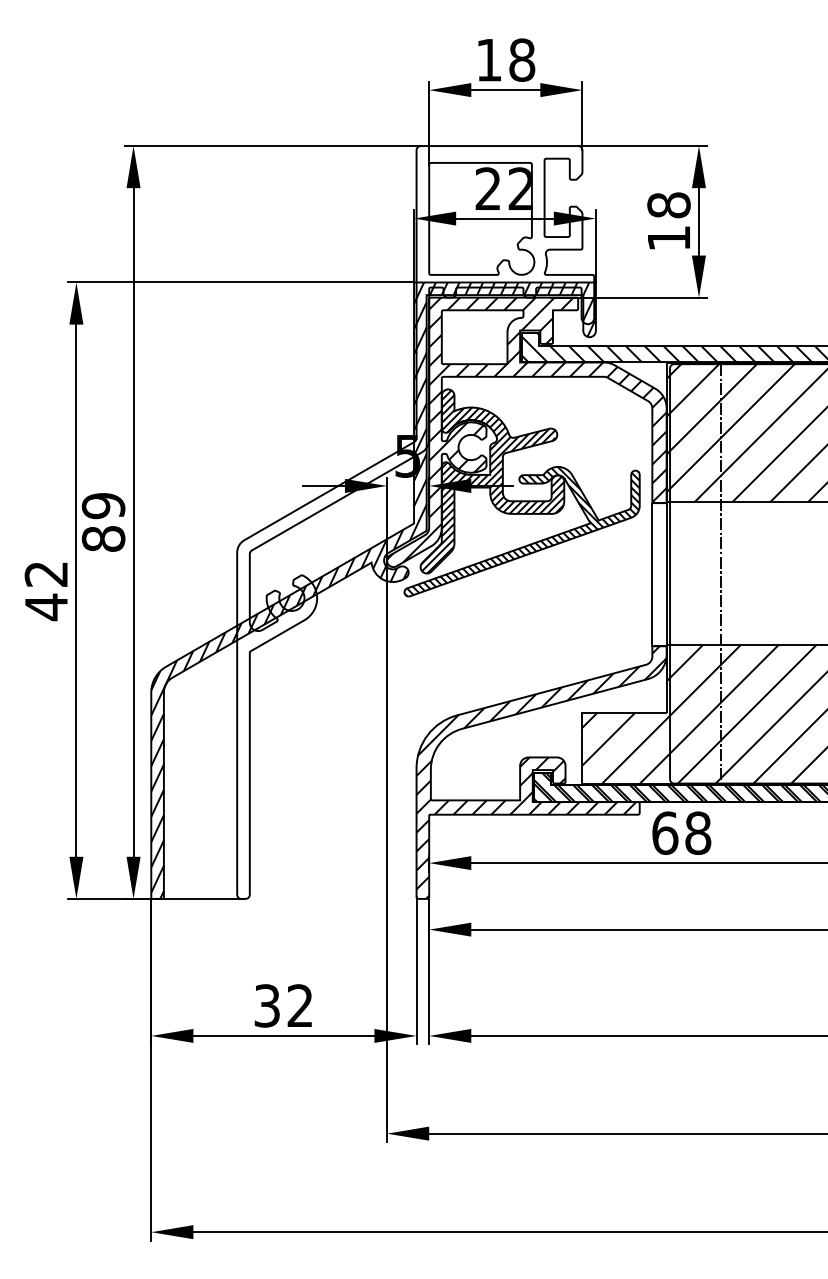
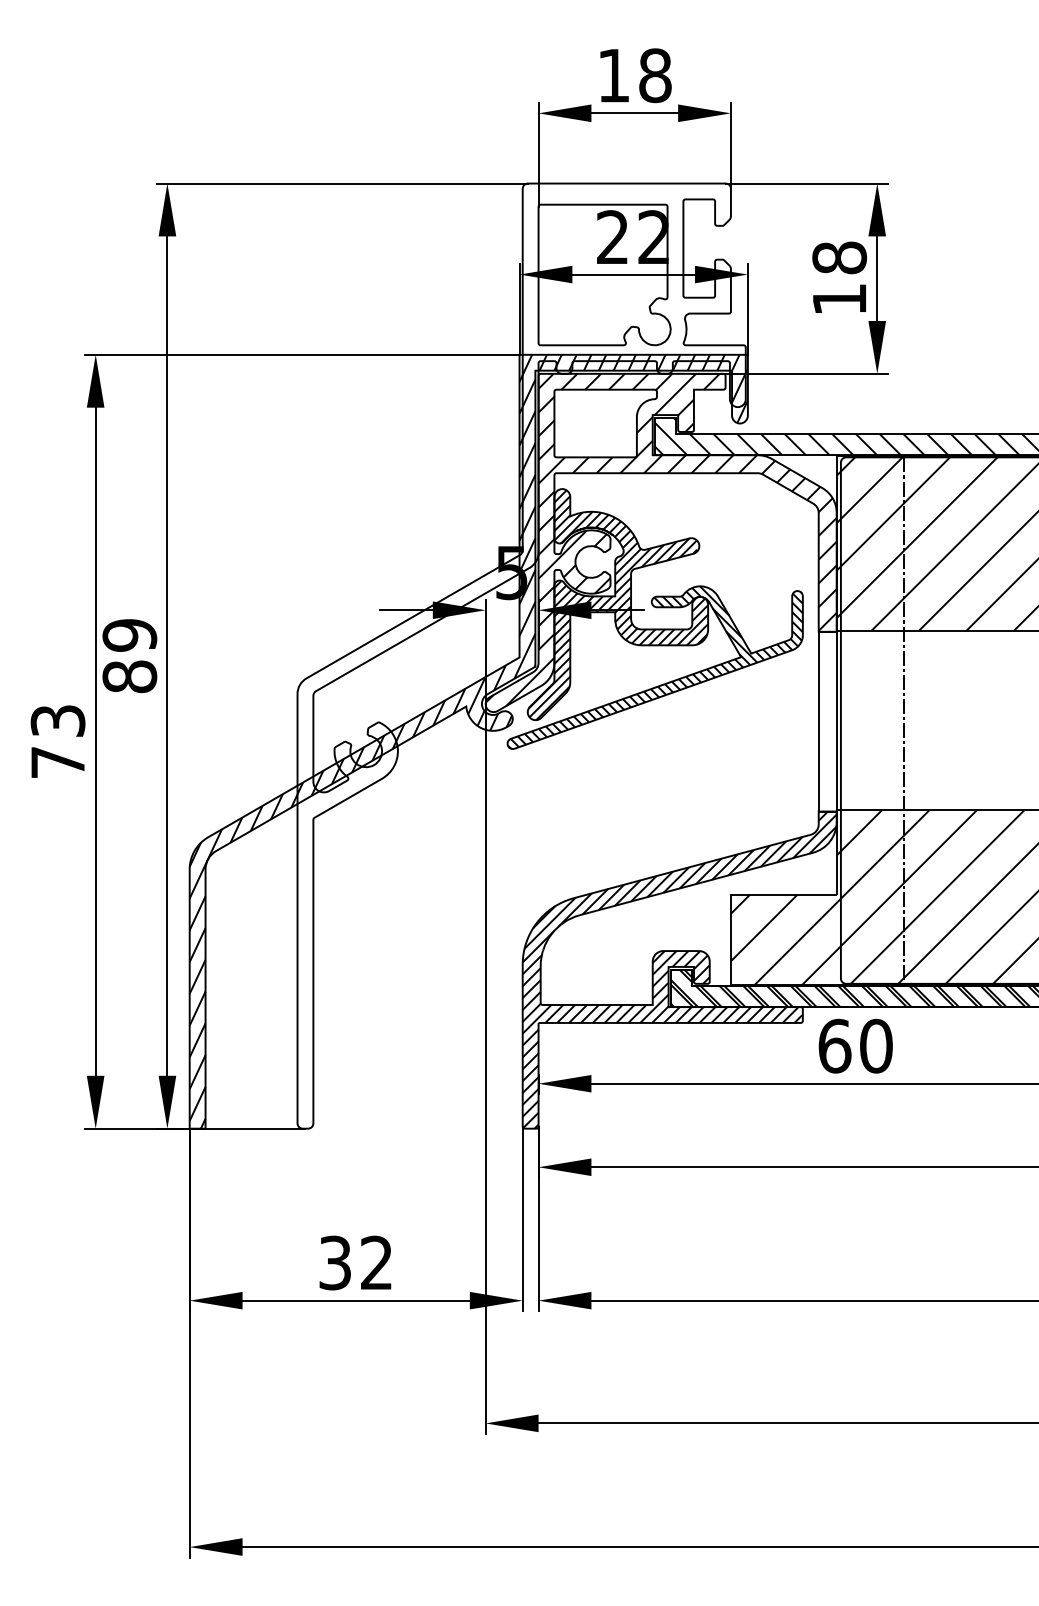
text: (46, 591) -> (58, 742), 42 -> 73
hatch: (541, 773) -> (679, 971), added
text: (698, 832) -> (876, 1045), 68 -> 60

